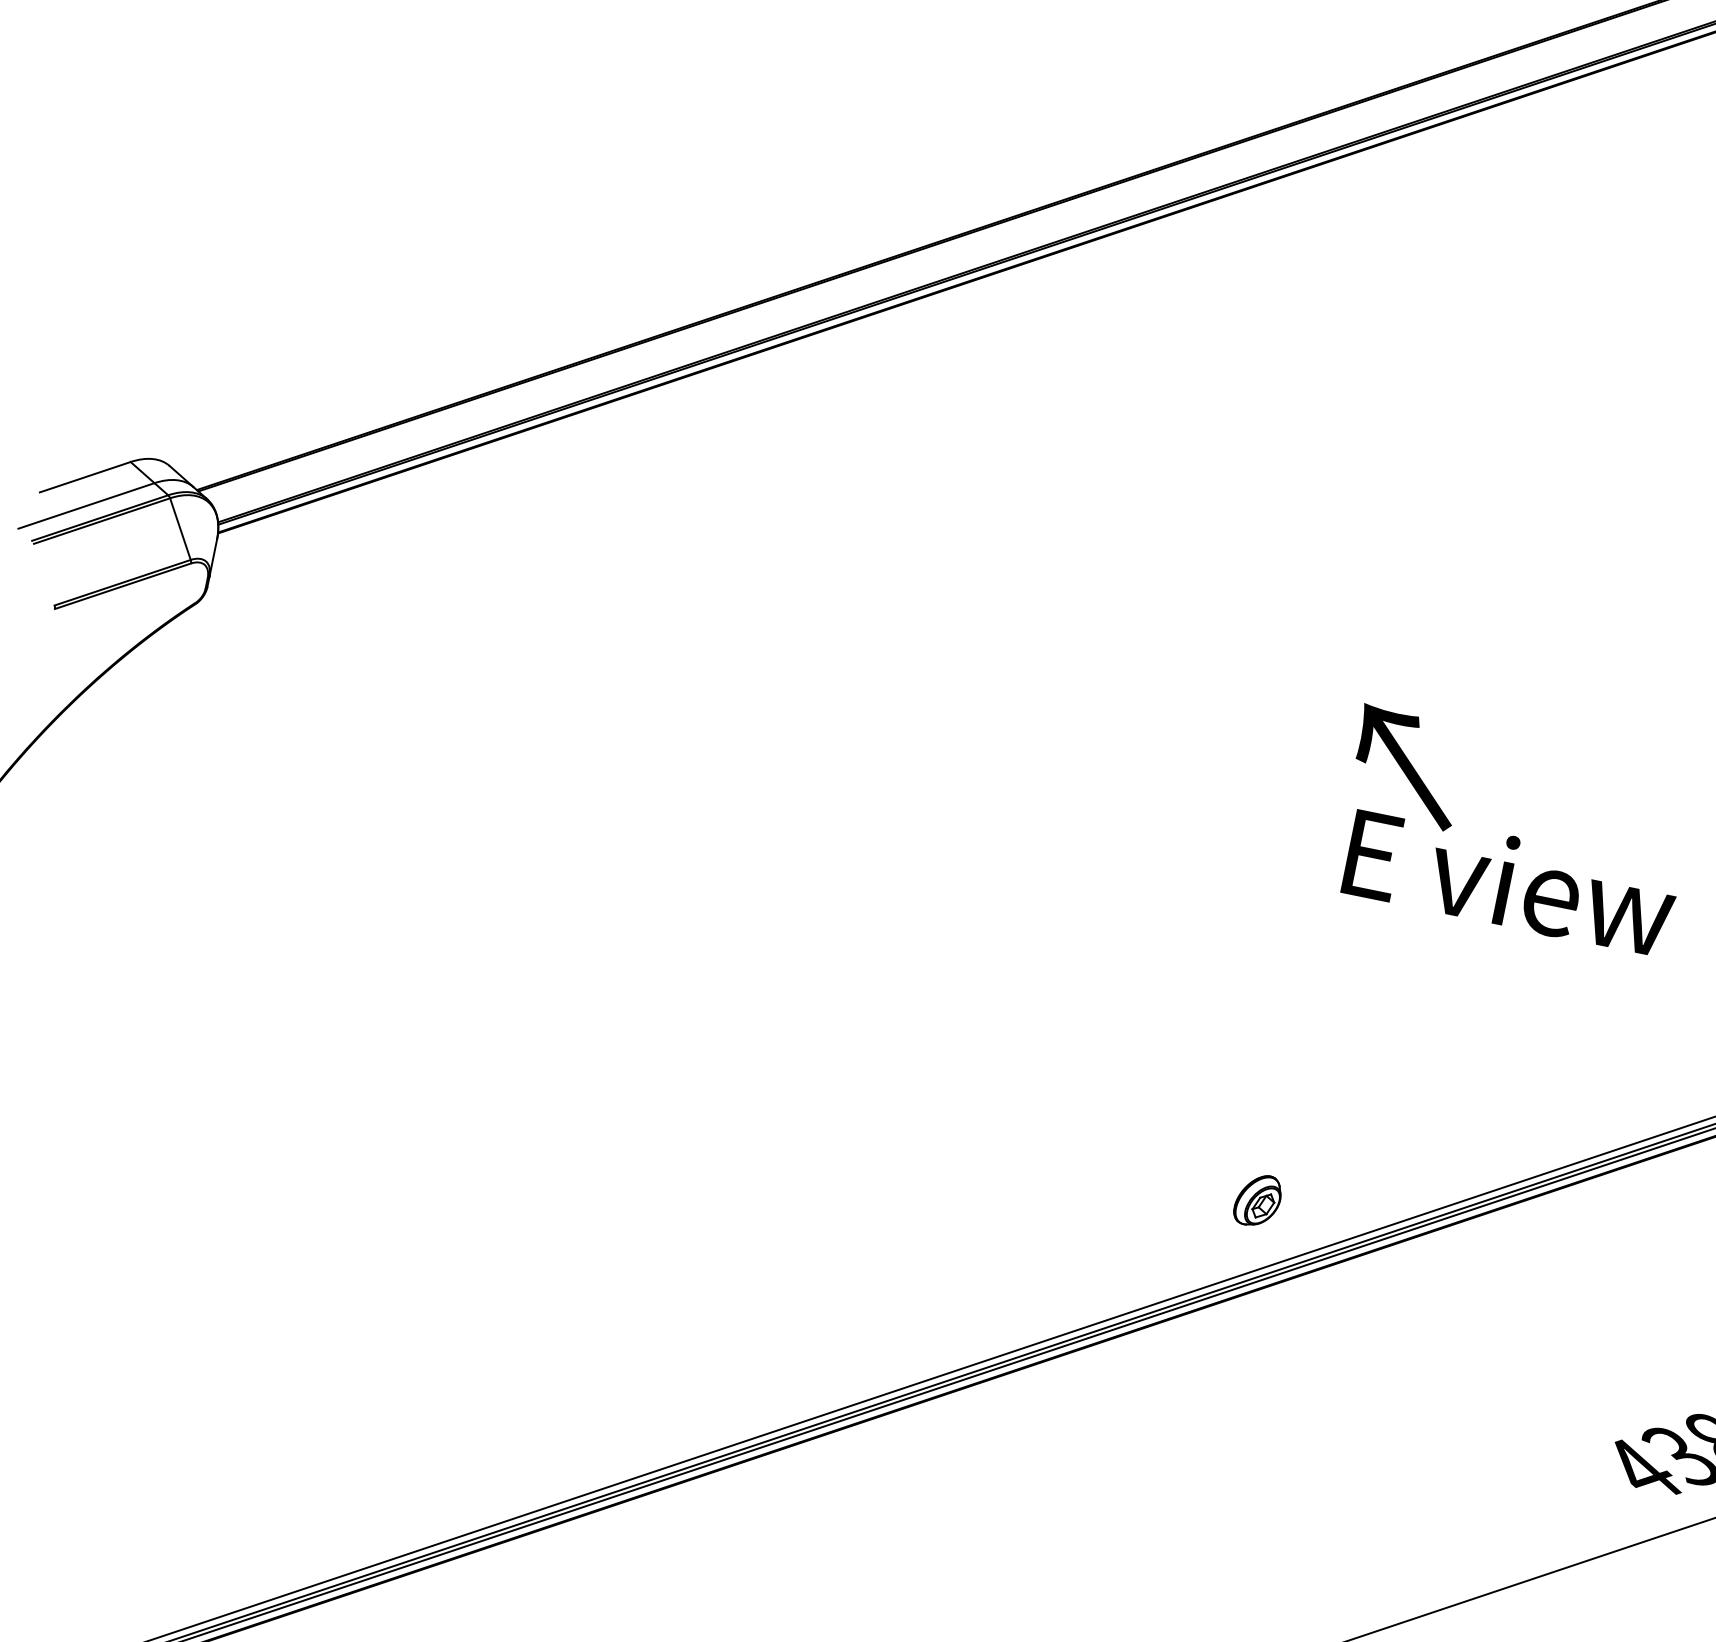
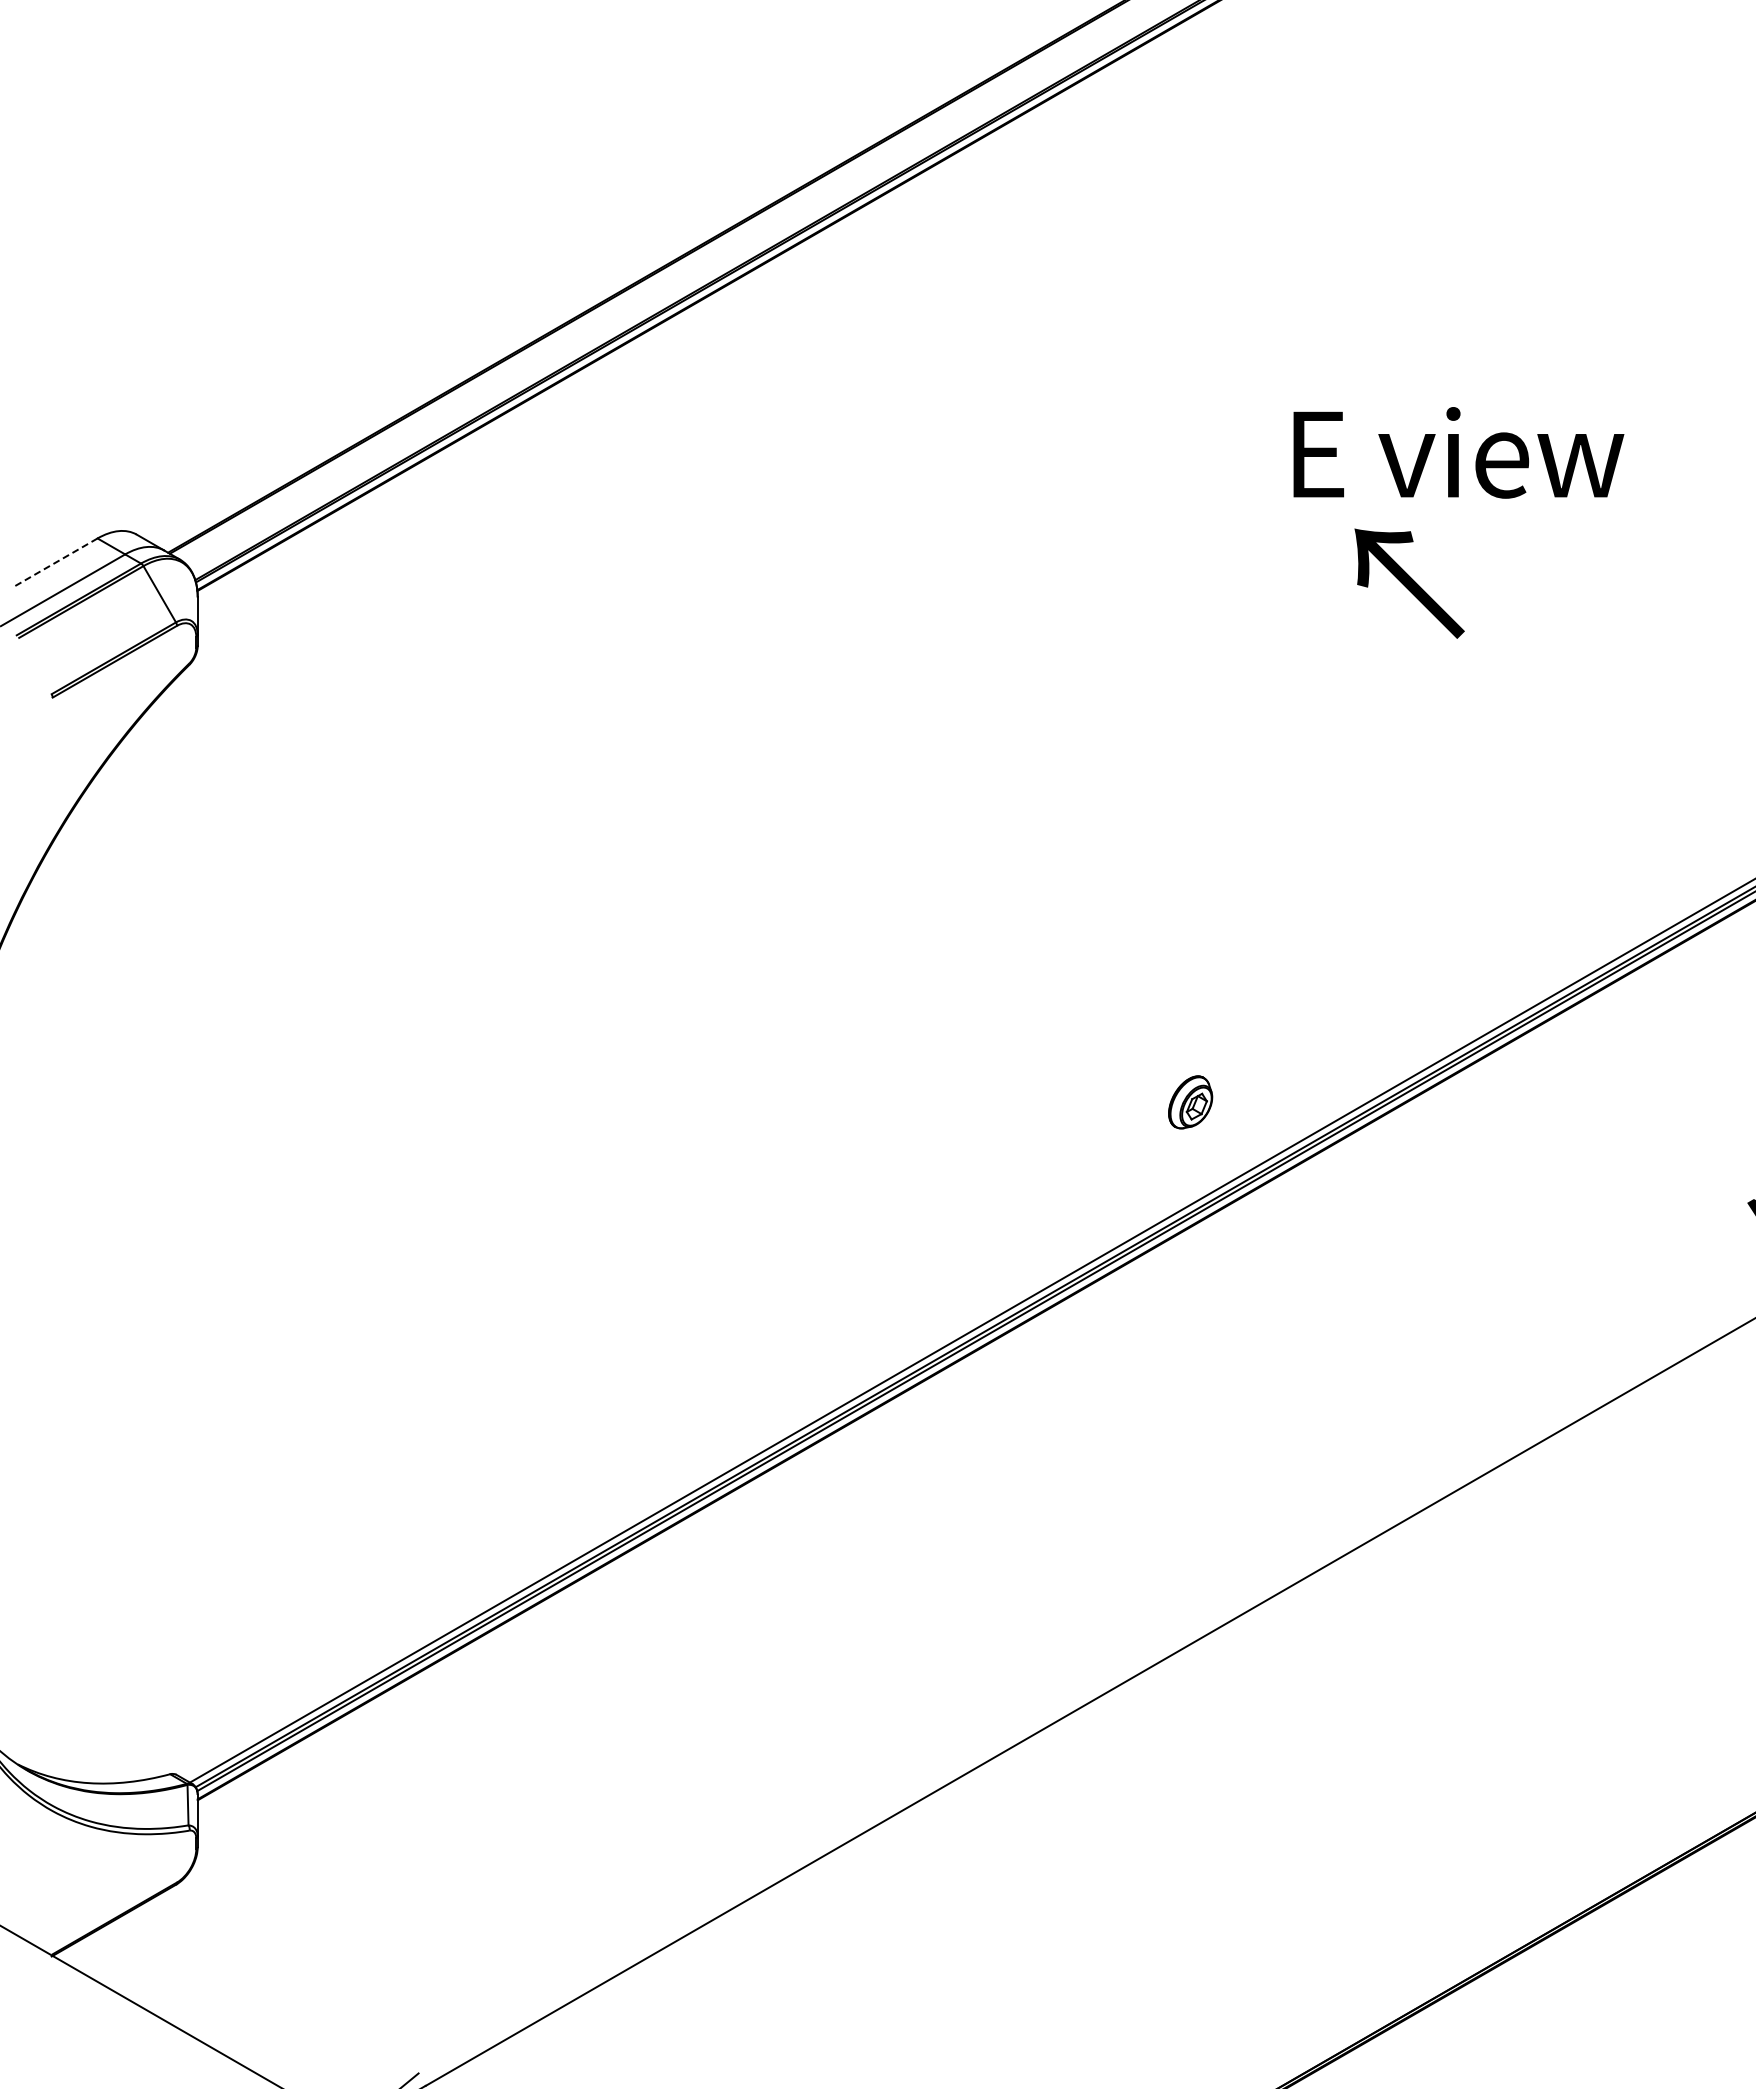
line: (85, 477) -> (56, 562), solid -> dashed
text: (1510, 881) -> (1458, 452), moved
part: (1257, 1200) -> (1190, 1102), moved

